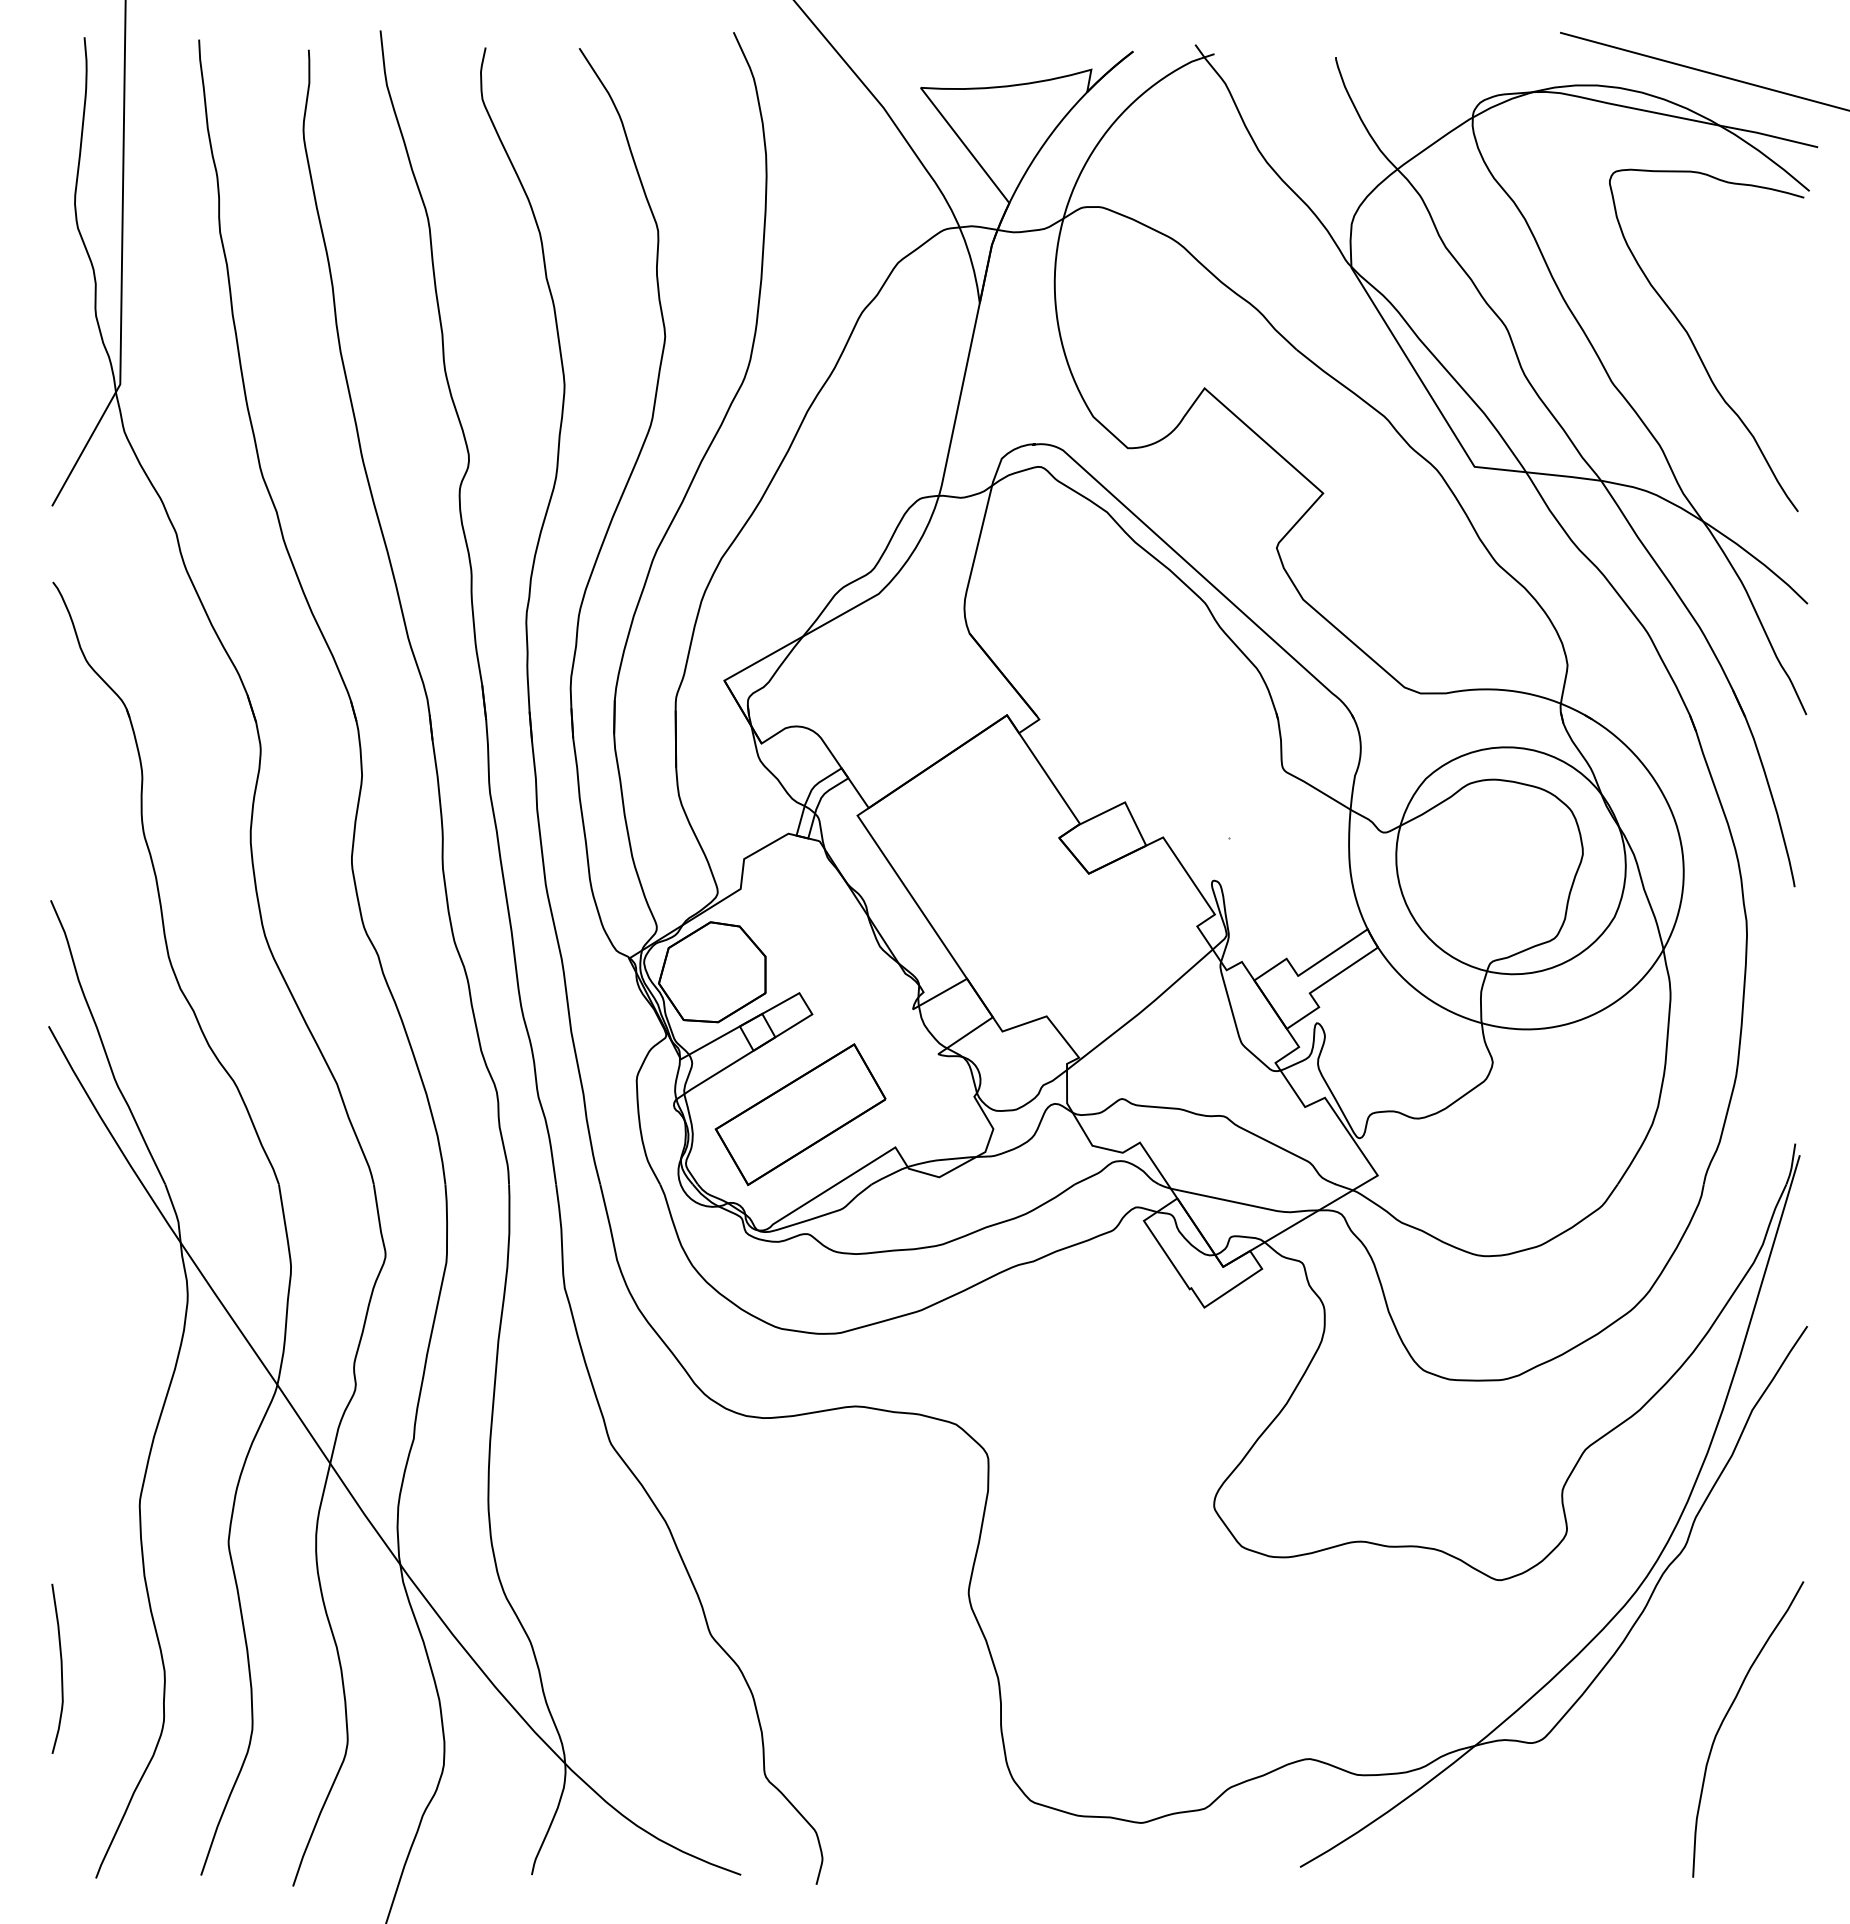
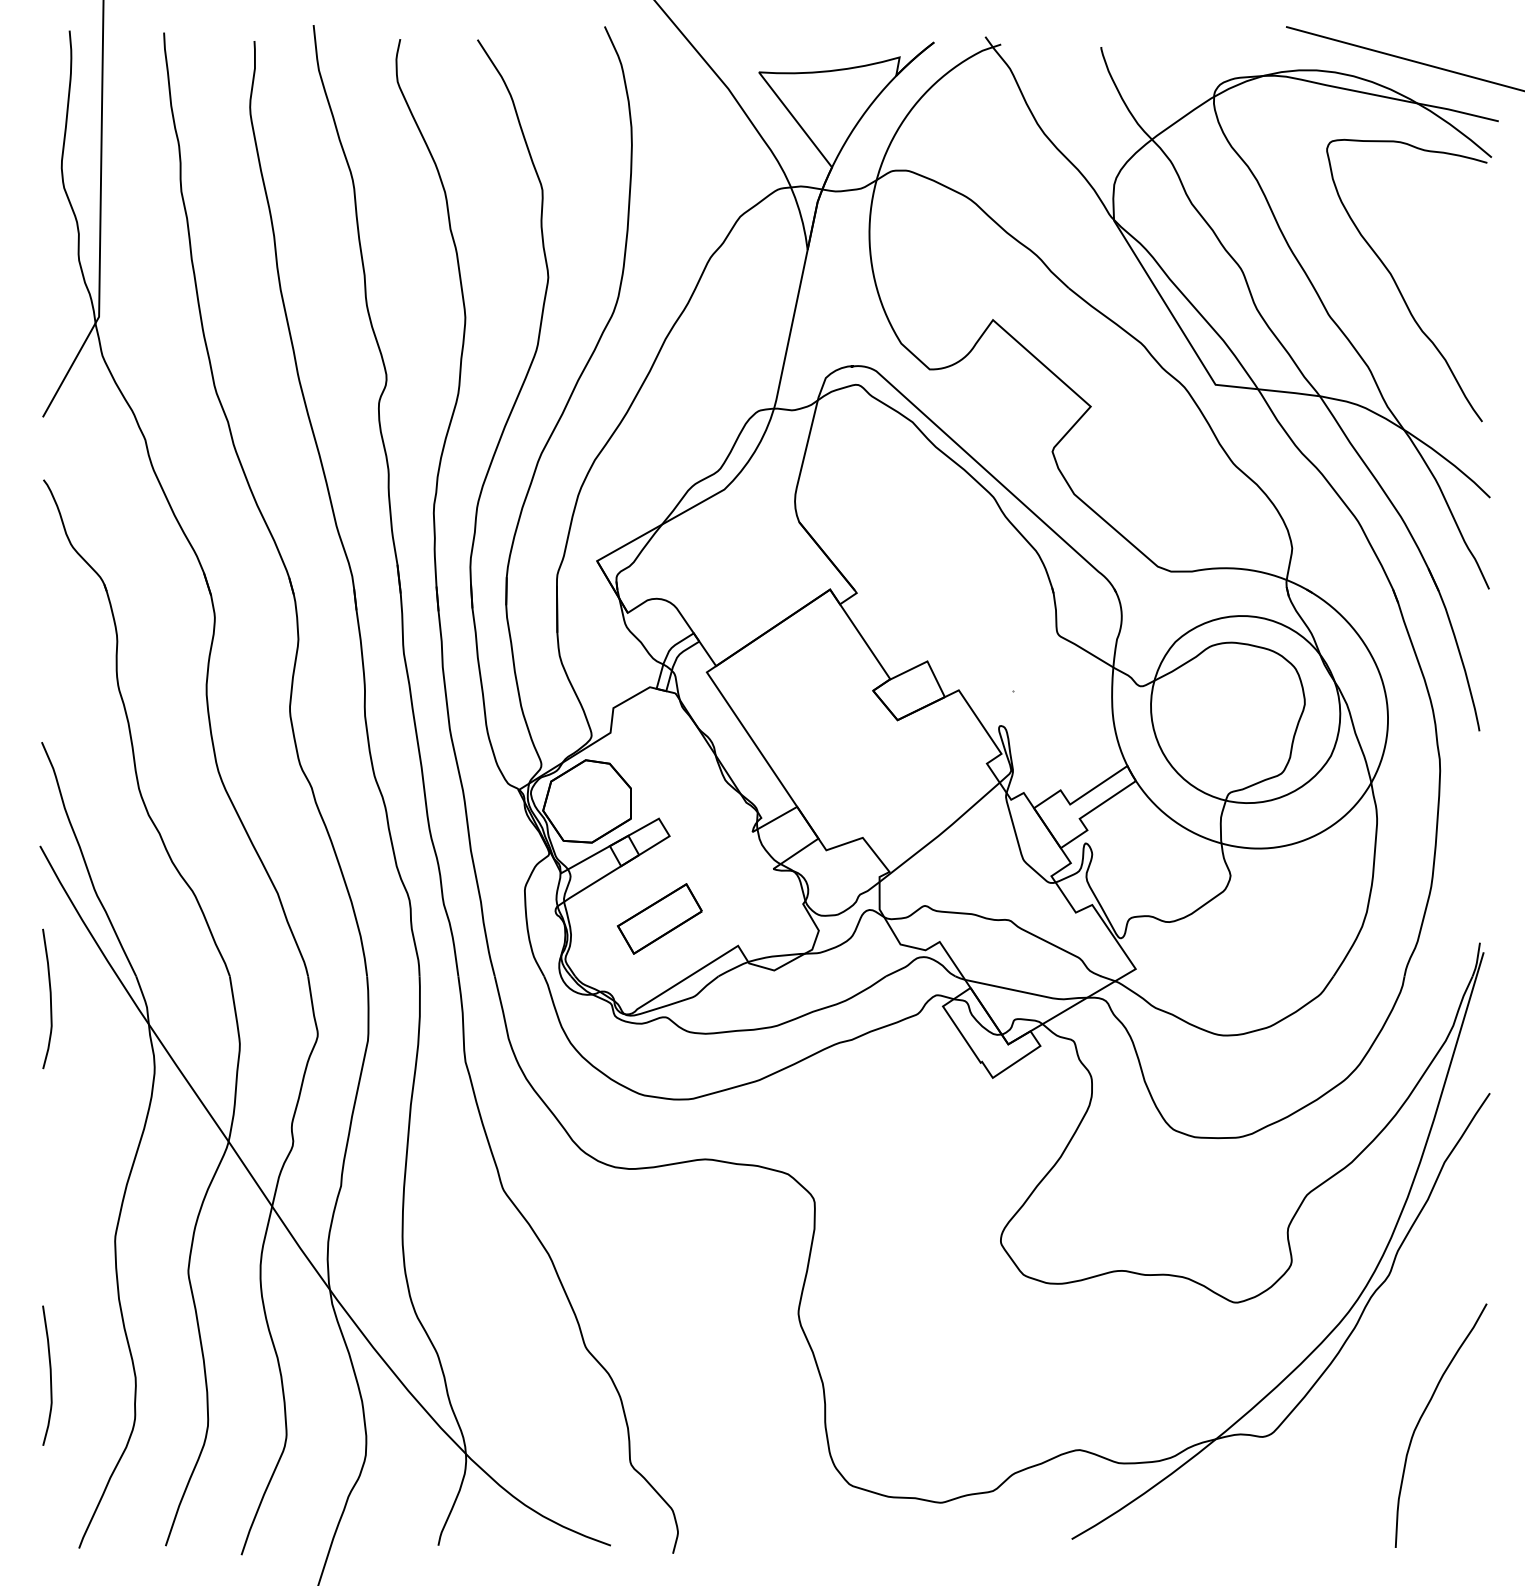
part: (800, 1114) -> (659, 918), size x0.6
curve: (60, 1211) -> (49, 998), added

